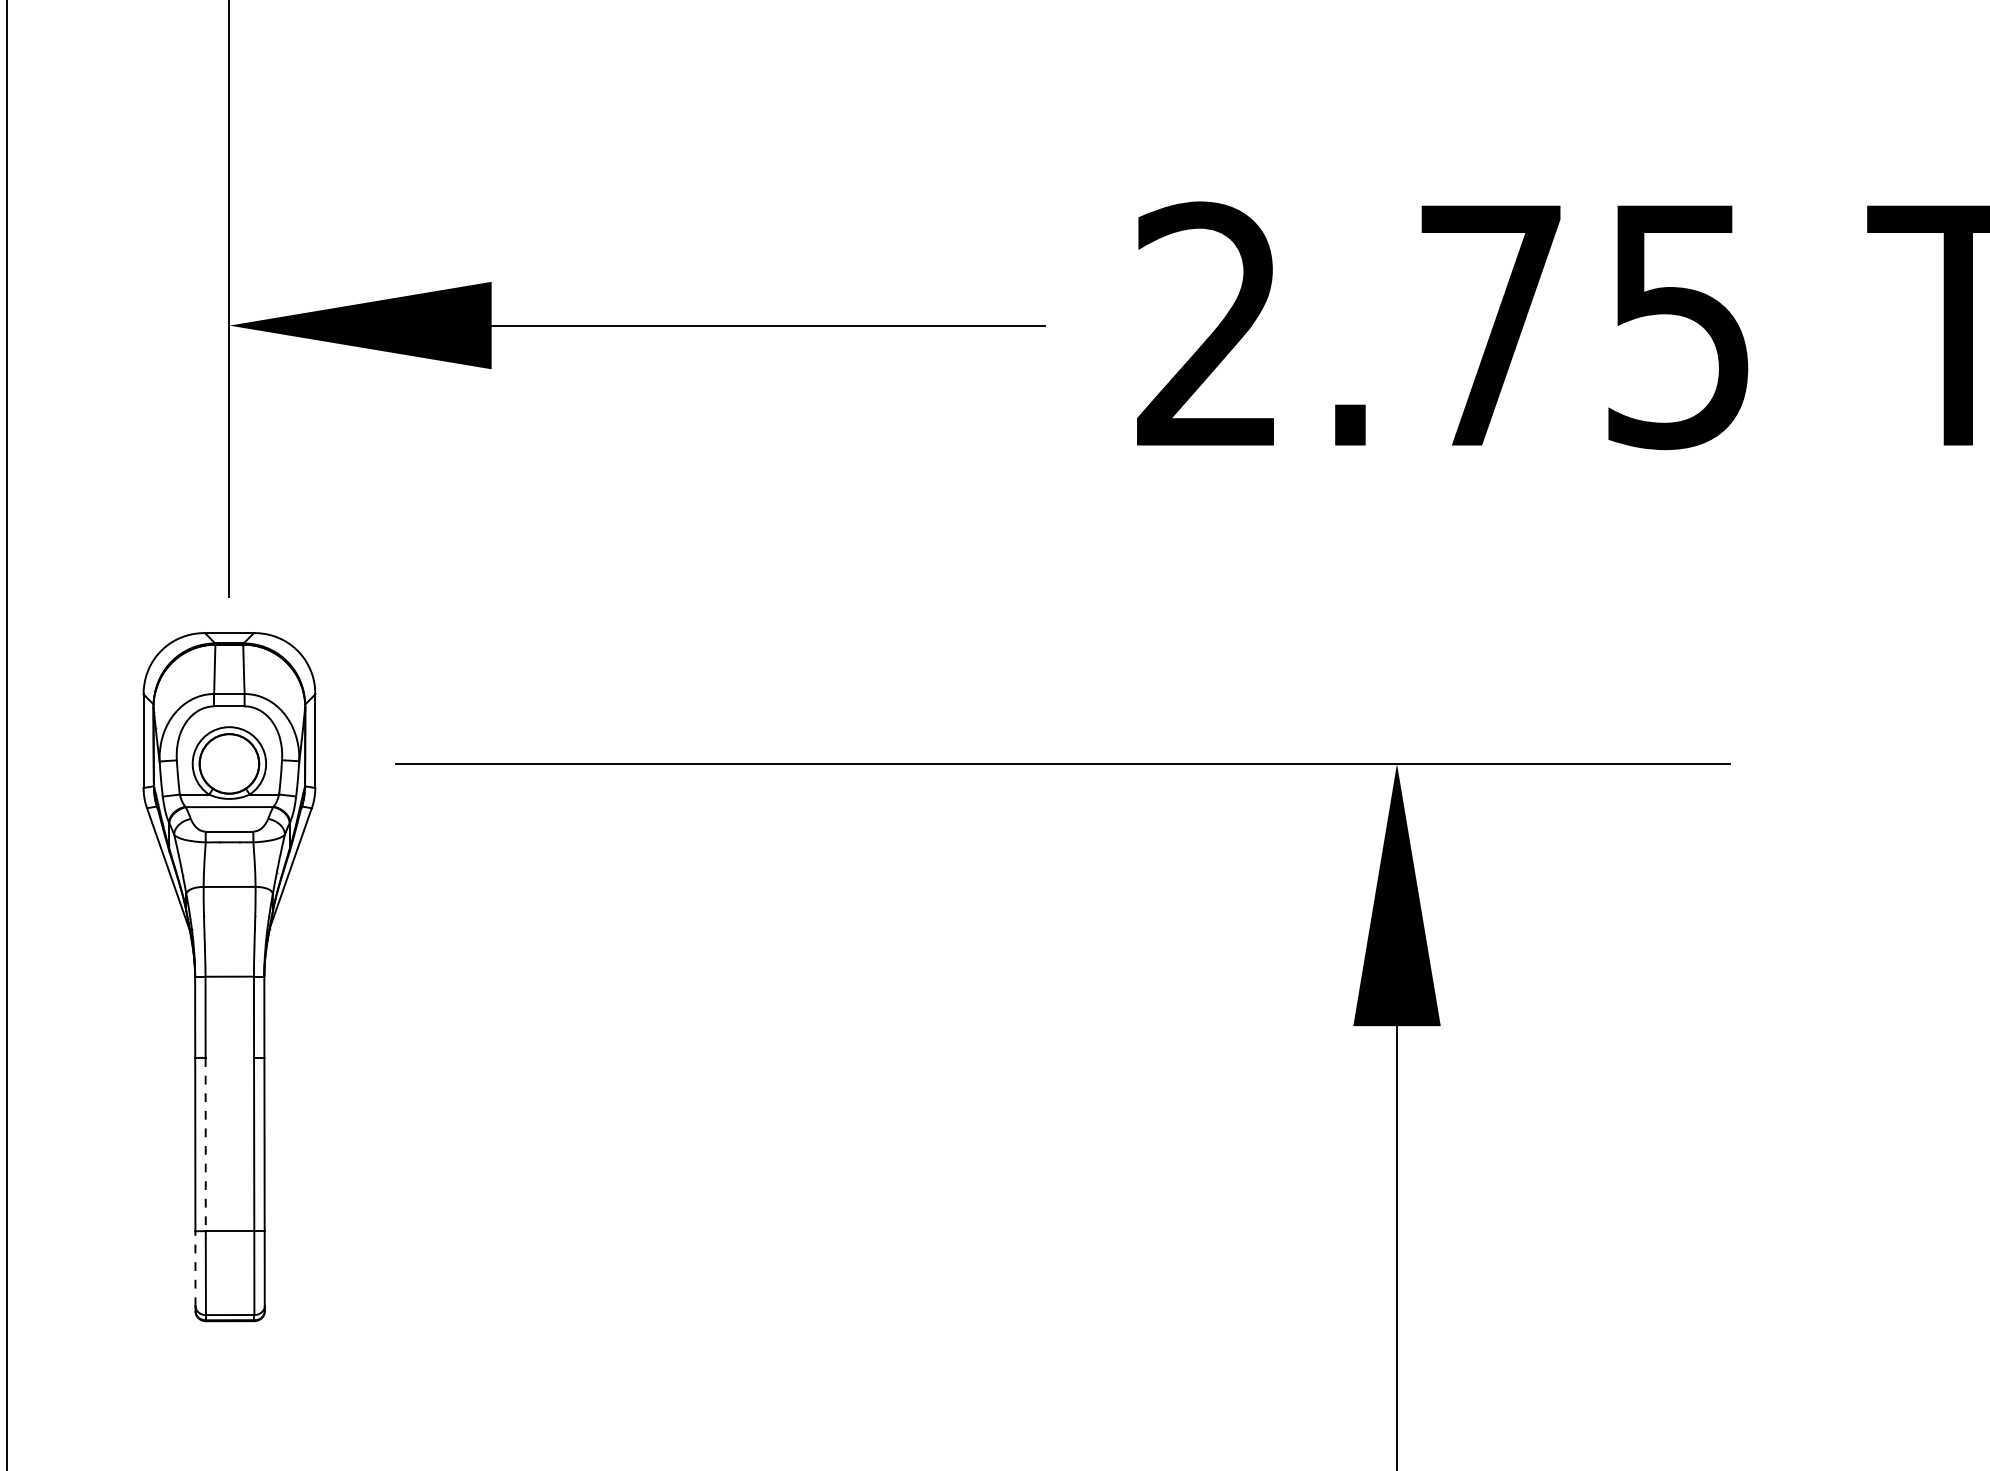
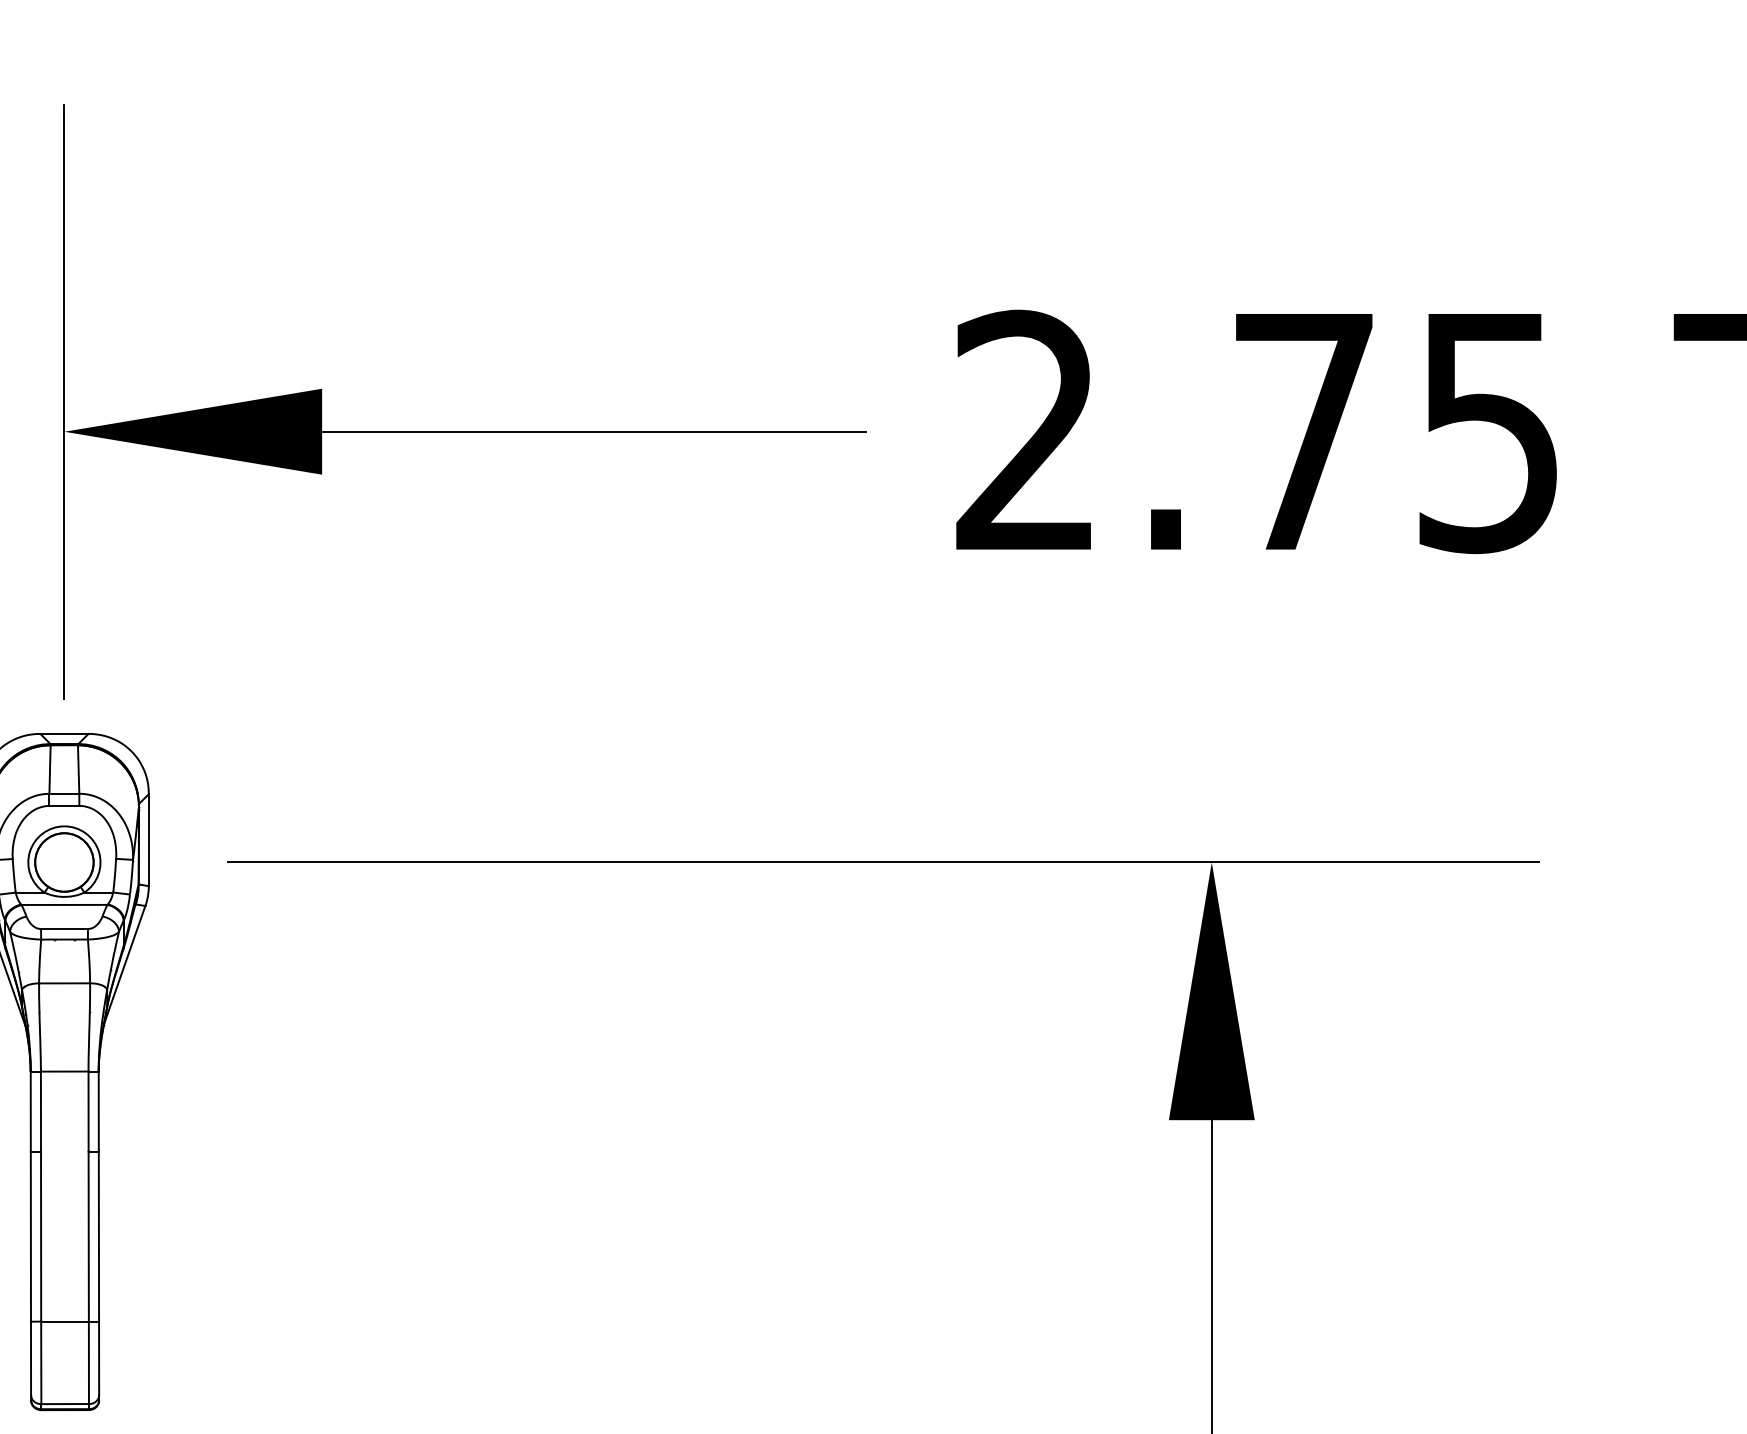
line: (205, 1145) -> (40, 1237), dashed -> solid
line: (195, 1268) -> (31, 1358), dashed -> solid

